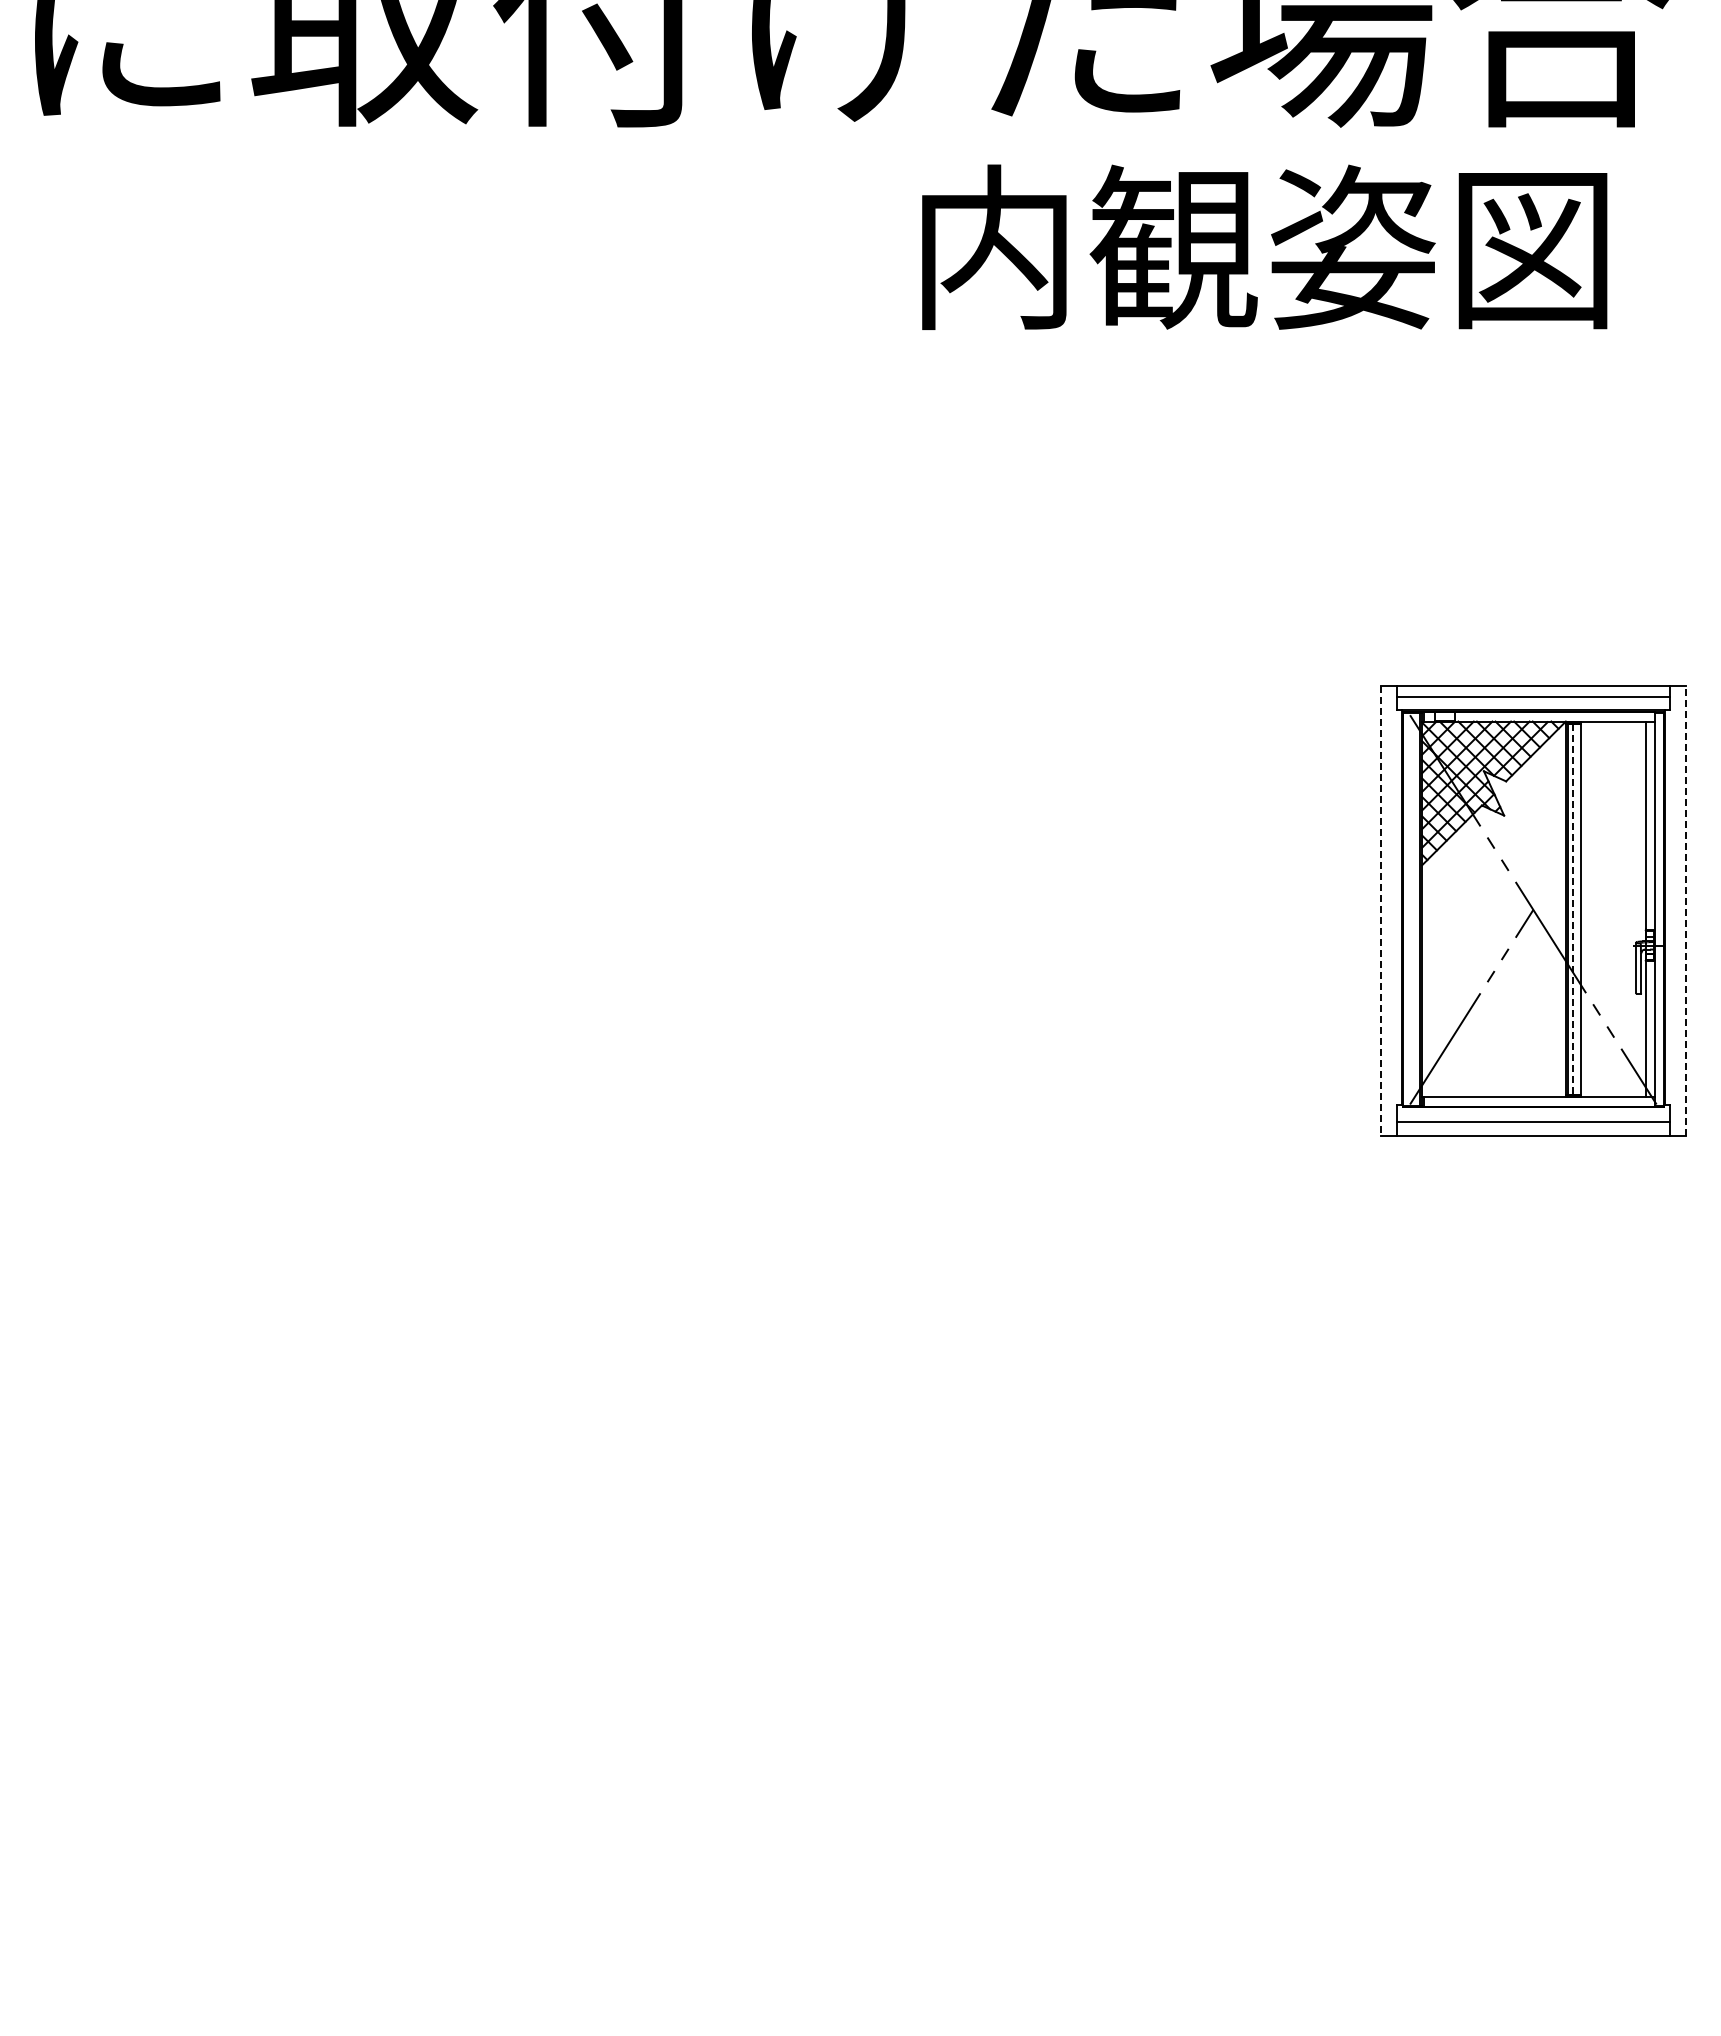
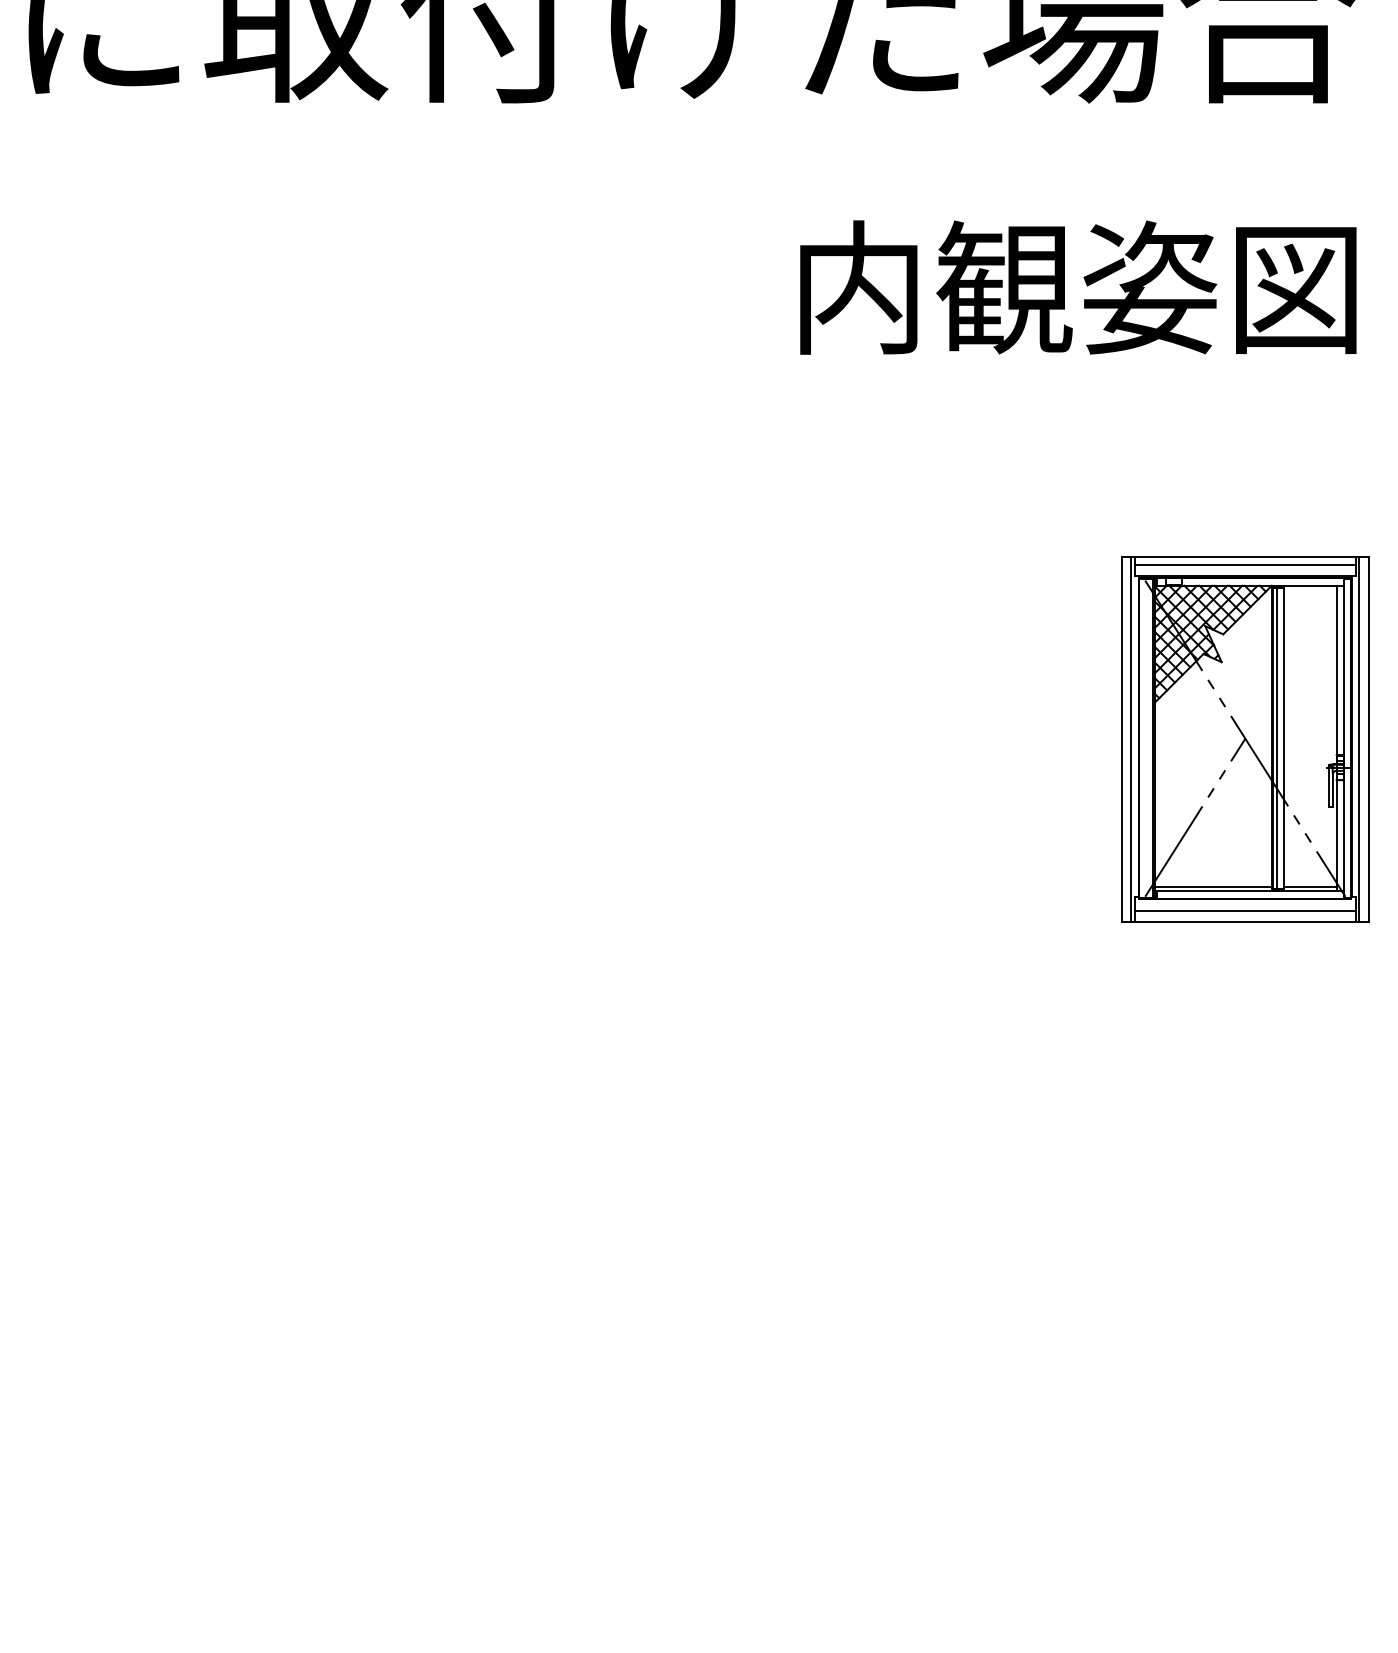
text: (1264, 246) -> (1078, 286), moved
line: (1572, 909) -> (1277, 738), dashed -> solid
line: (1392, 910) -> (1130, 739), added
line: (1673, 910) -> (1359, 739), added
line: (1685, 910) -> (1368, 739), dashed -> solid
line: (1381, 911) -> (1122, 740), dashed -> solid
line: (1493, 1092) -> (1212, 886), added
line: (1612, 1092) -> (1309, 886), added

